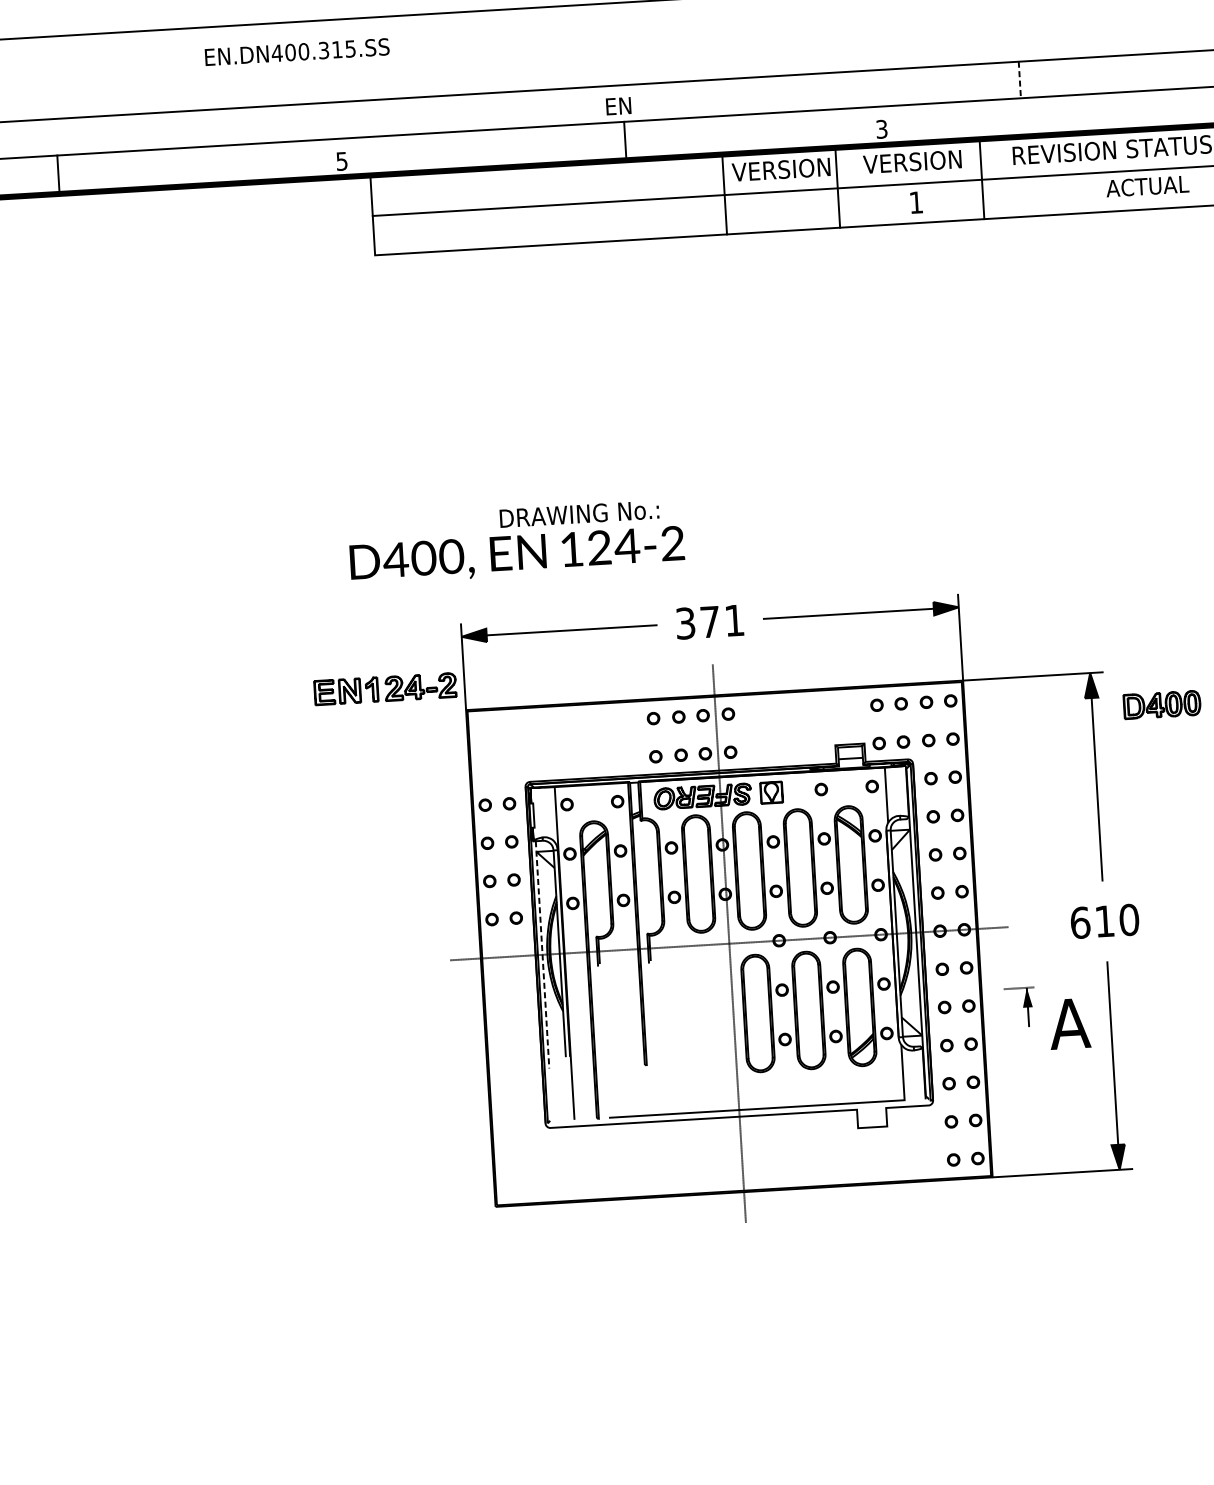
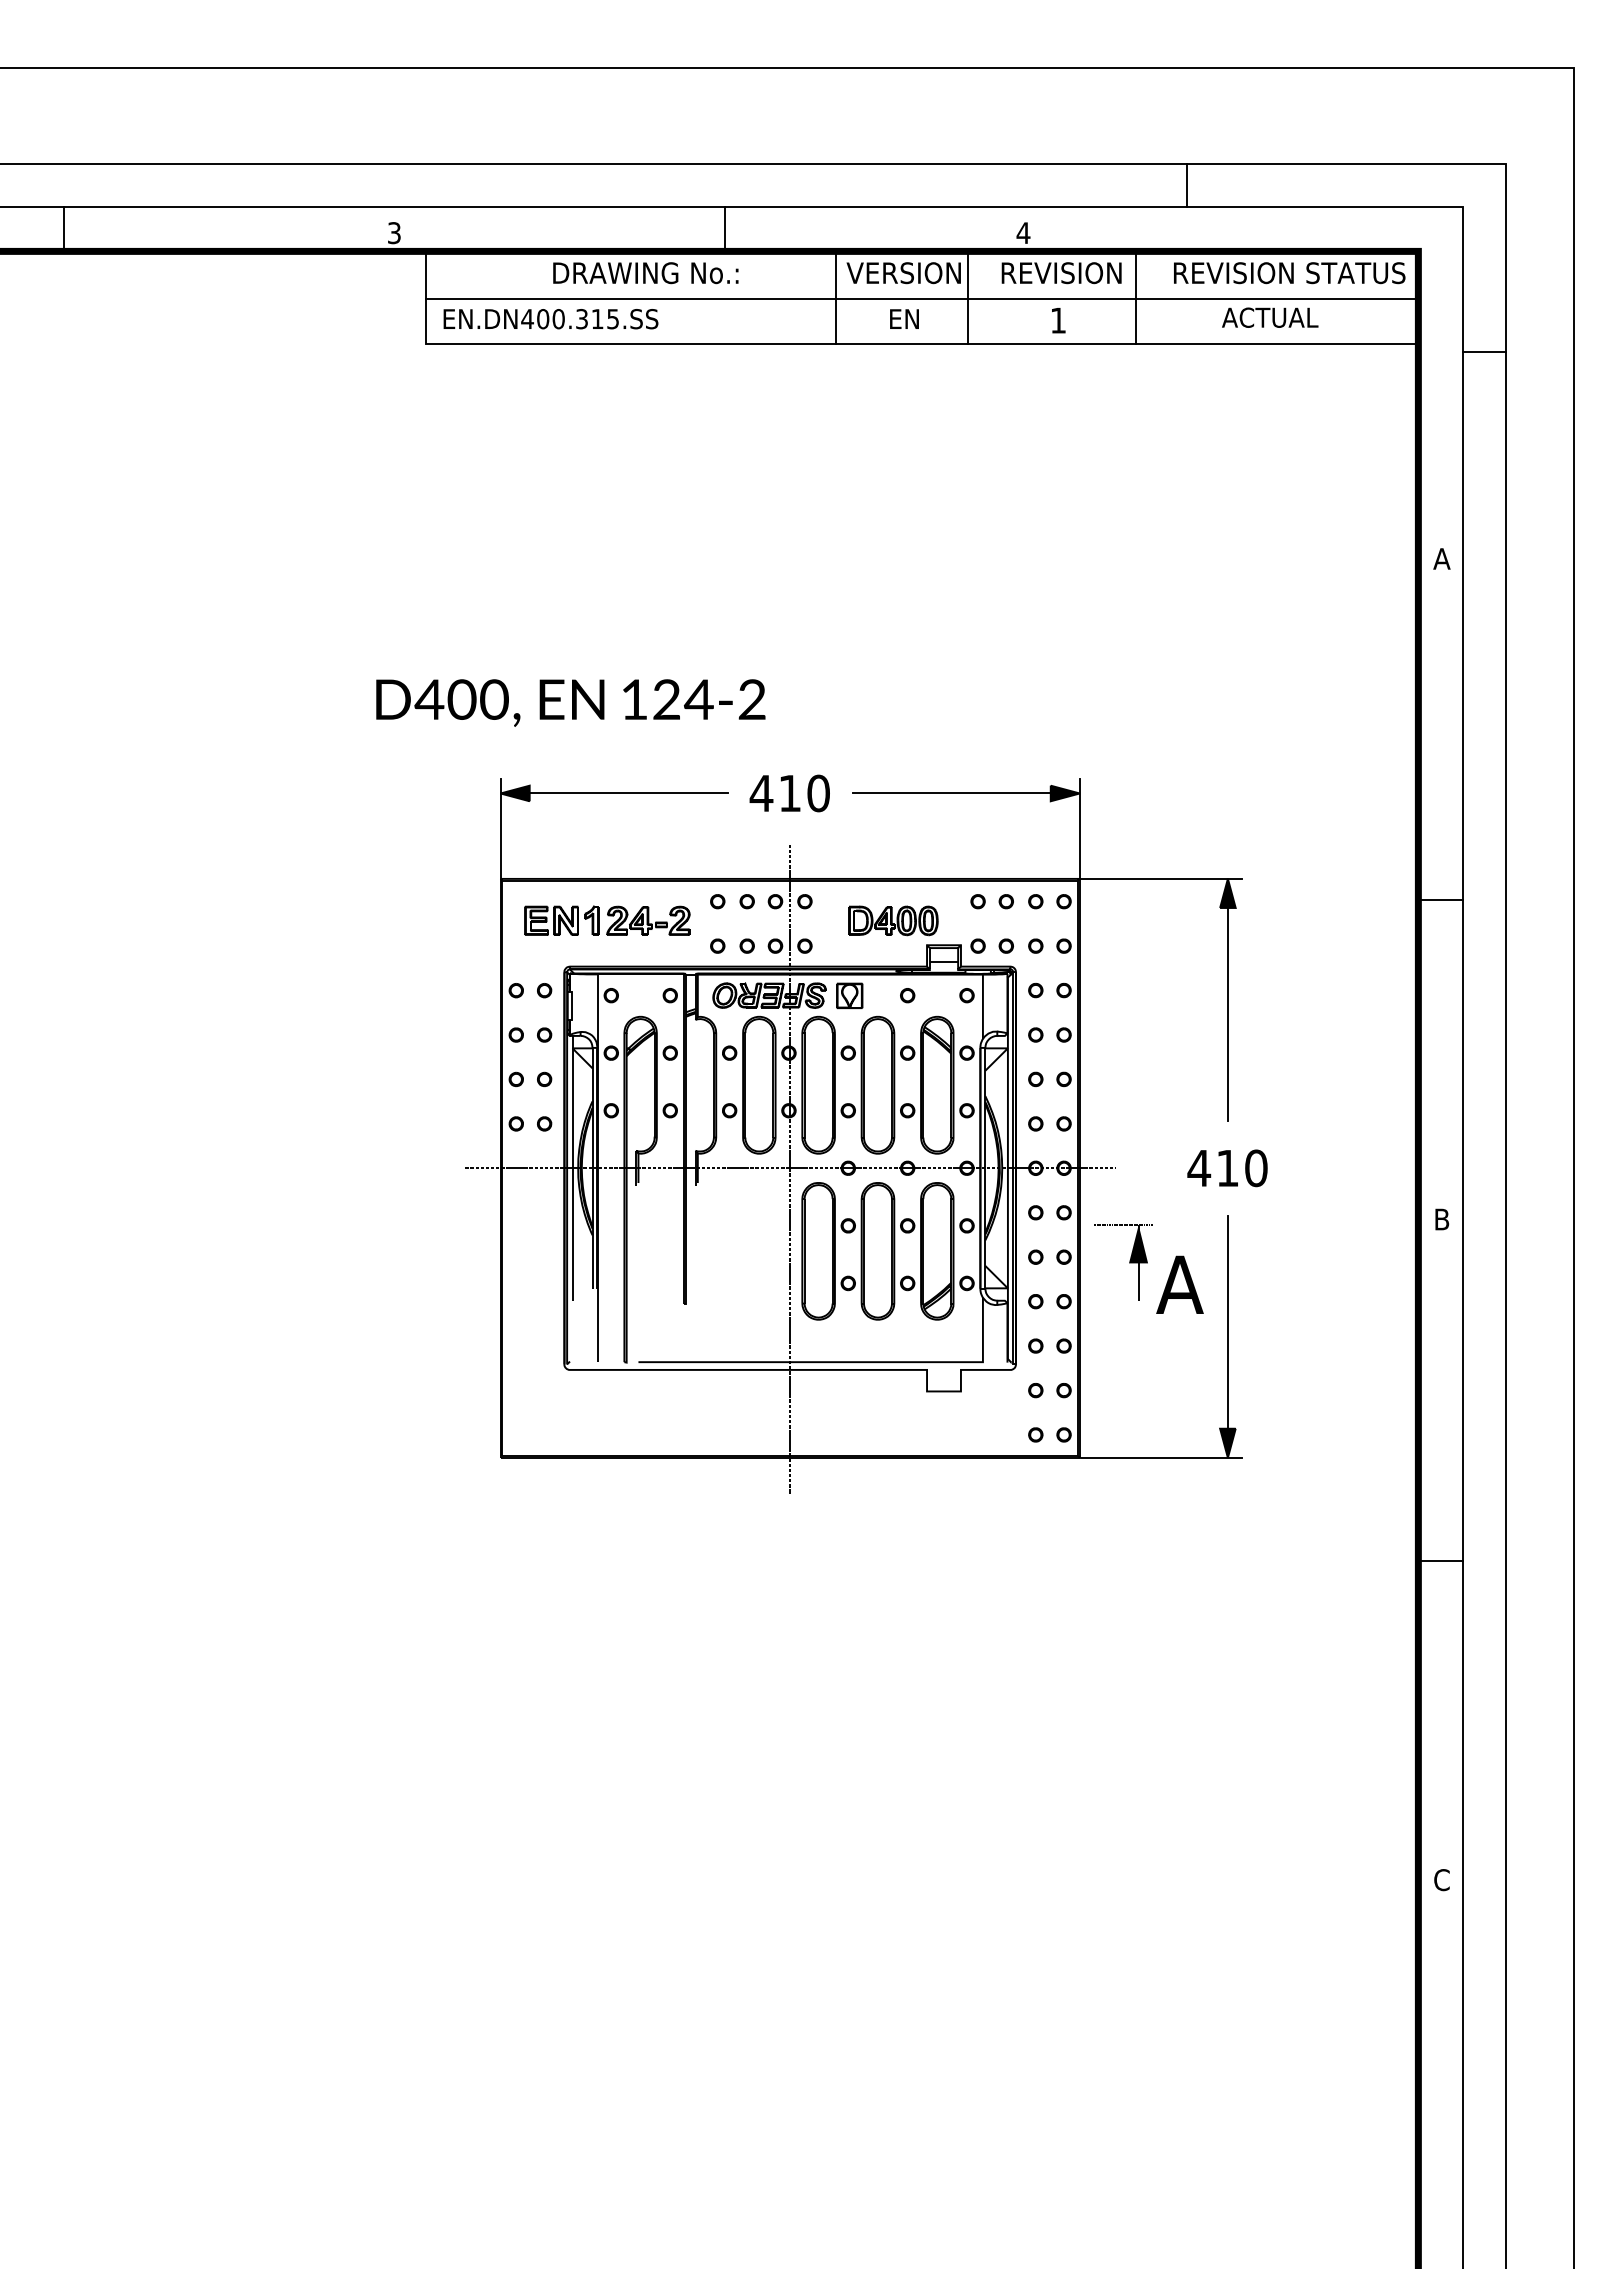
text: (296, 52) -> (550, 319), moved
line: (1020, 80) -> (1187, 185), dashed -> solid
text: (618, 105) -> (904, 318), moved
text: (881, 129) -> (1023, 233), 3 -> 4
text: (342, 160) -> (394, 232), 5 -> 3
text: (915, 162) -> (1060, 273), VERSION -> REVISION
text: (1147, 186) -> (1270, 317), moved
text: (579, 514) -> (645, 273), moved
text: (709, 622) -> (789, 793), 371 -> 410
part: (385, 688) -> (607, 920), moved
part: (1162, 704) -> (893, 920), moved
text: (1080, 923) -> (1199, 1168), 610 -> 410
line: (542, 954) -> (572, 1168), dashed -> solid
part: (1020, 1007) -> (1123, 1262), size x1.67

